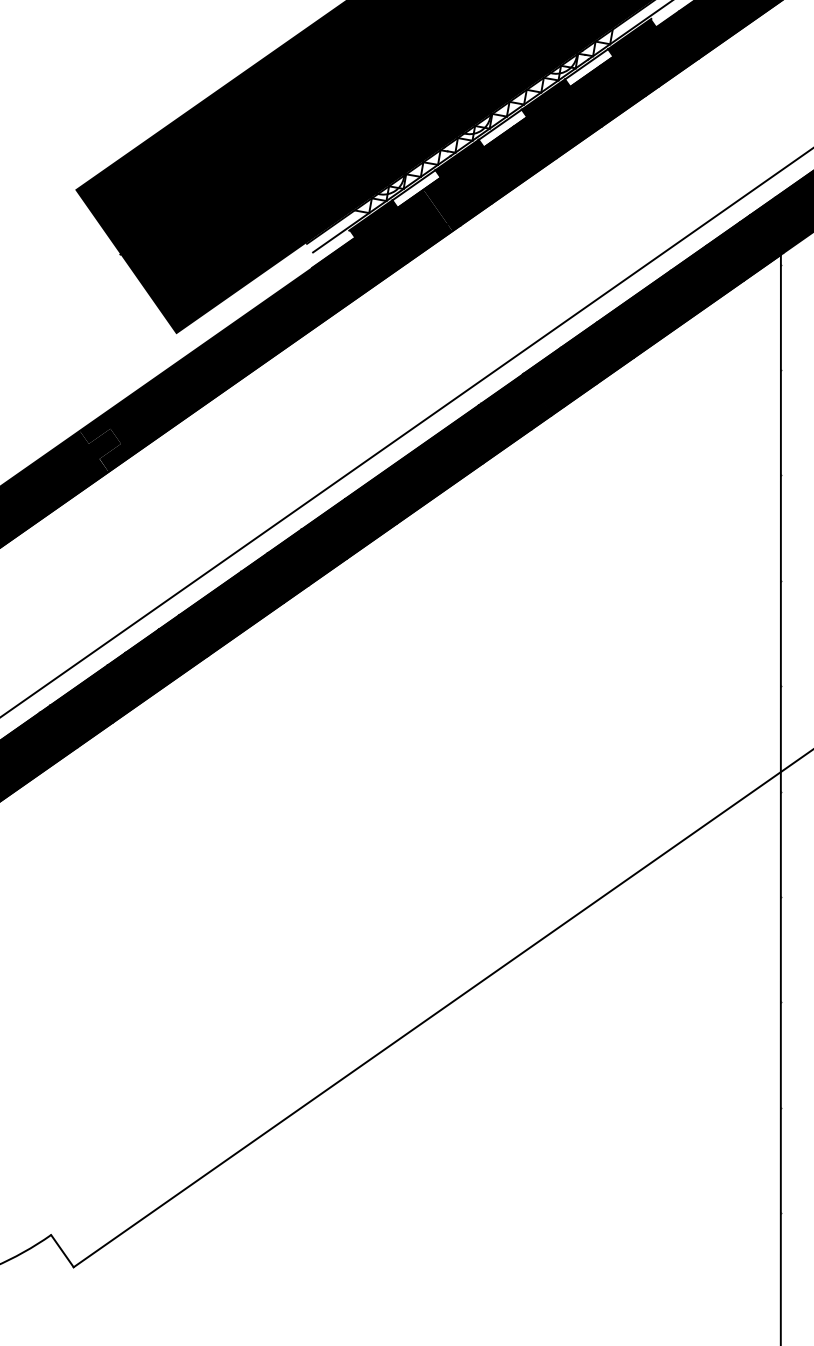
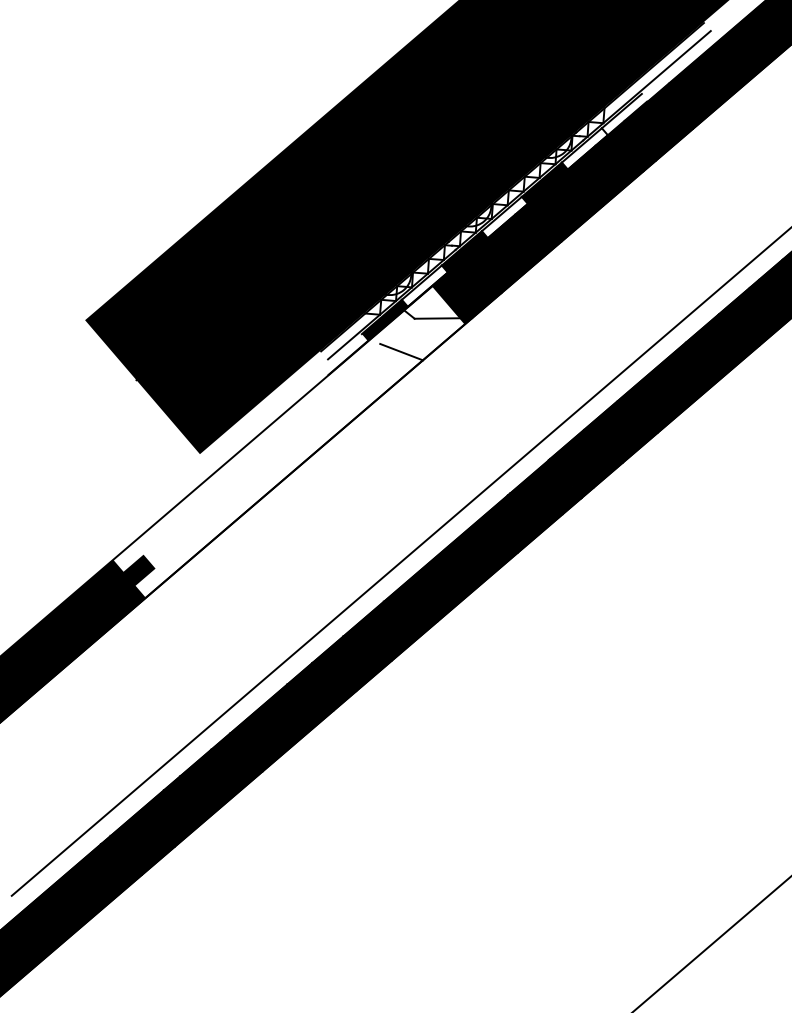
fill: (632, 37) -> (624, 114), removed
fill: (265, 330) -> (288, 441), removed

